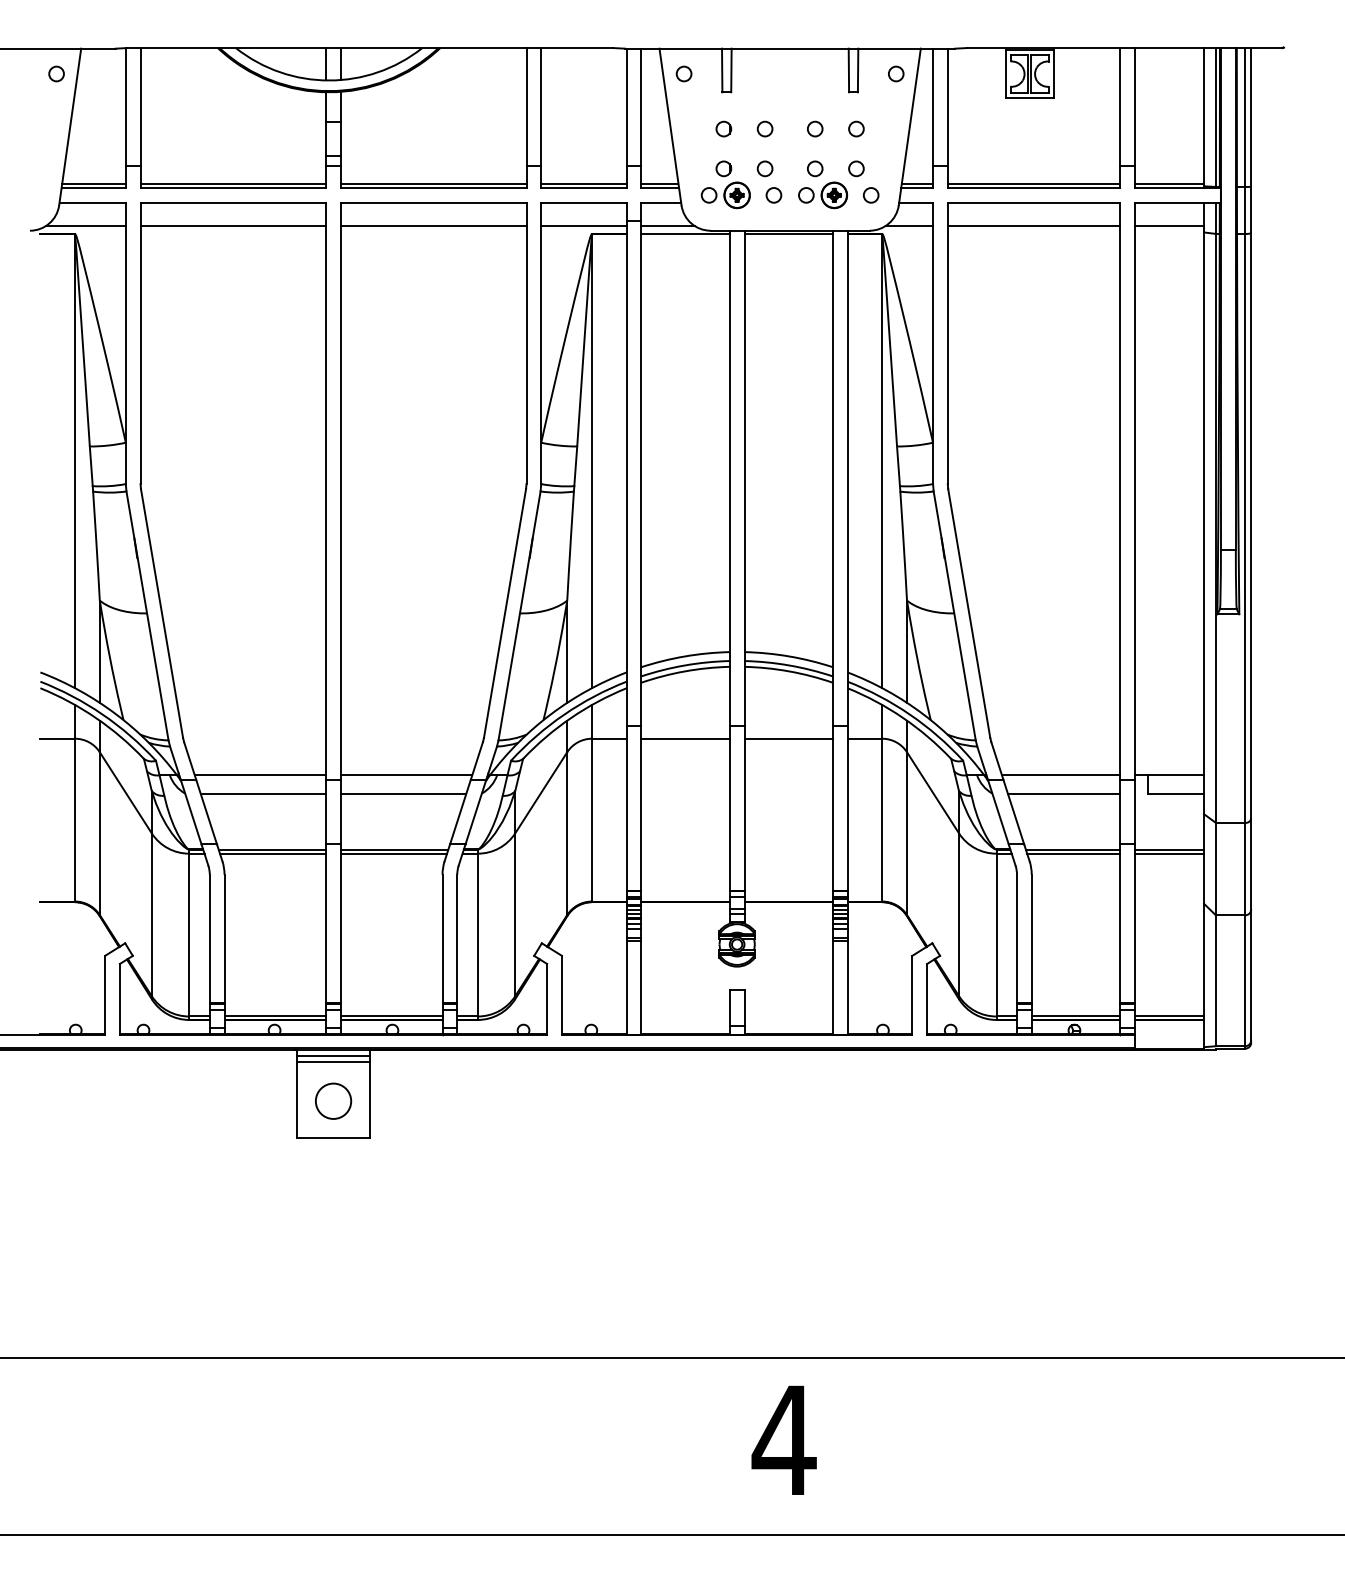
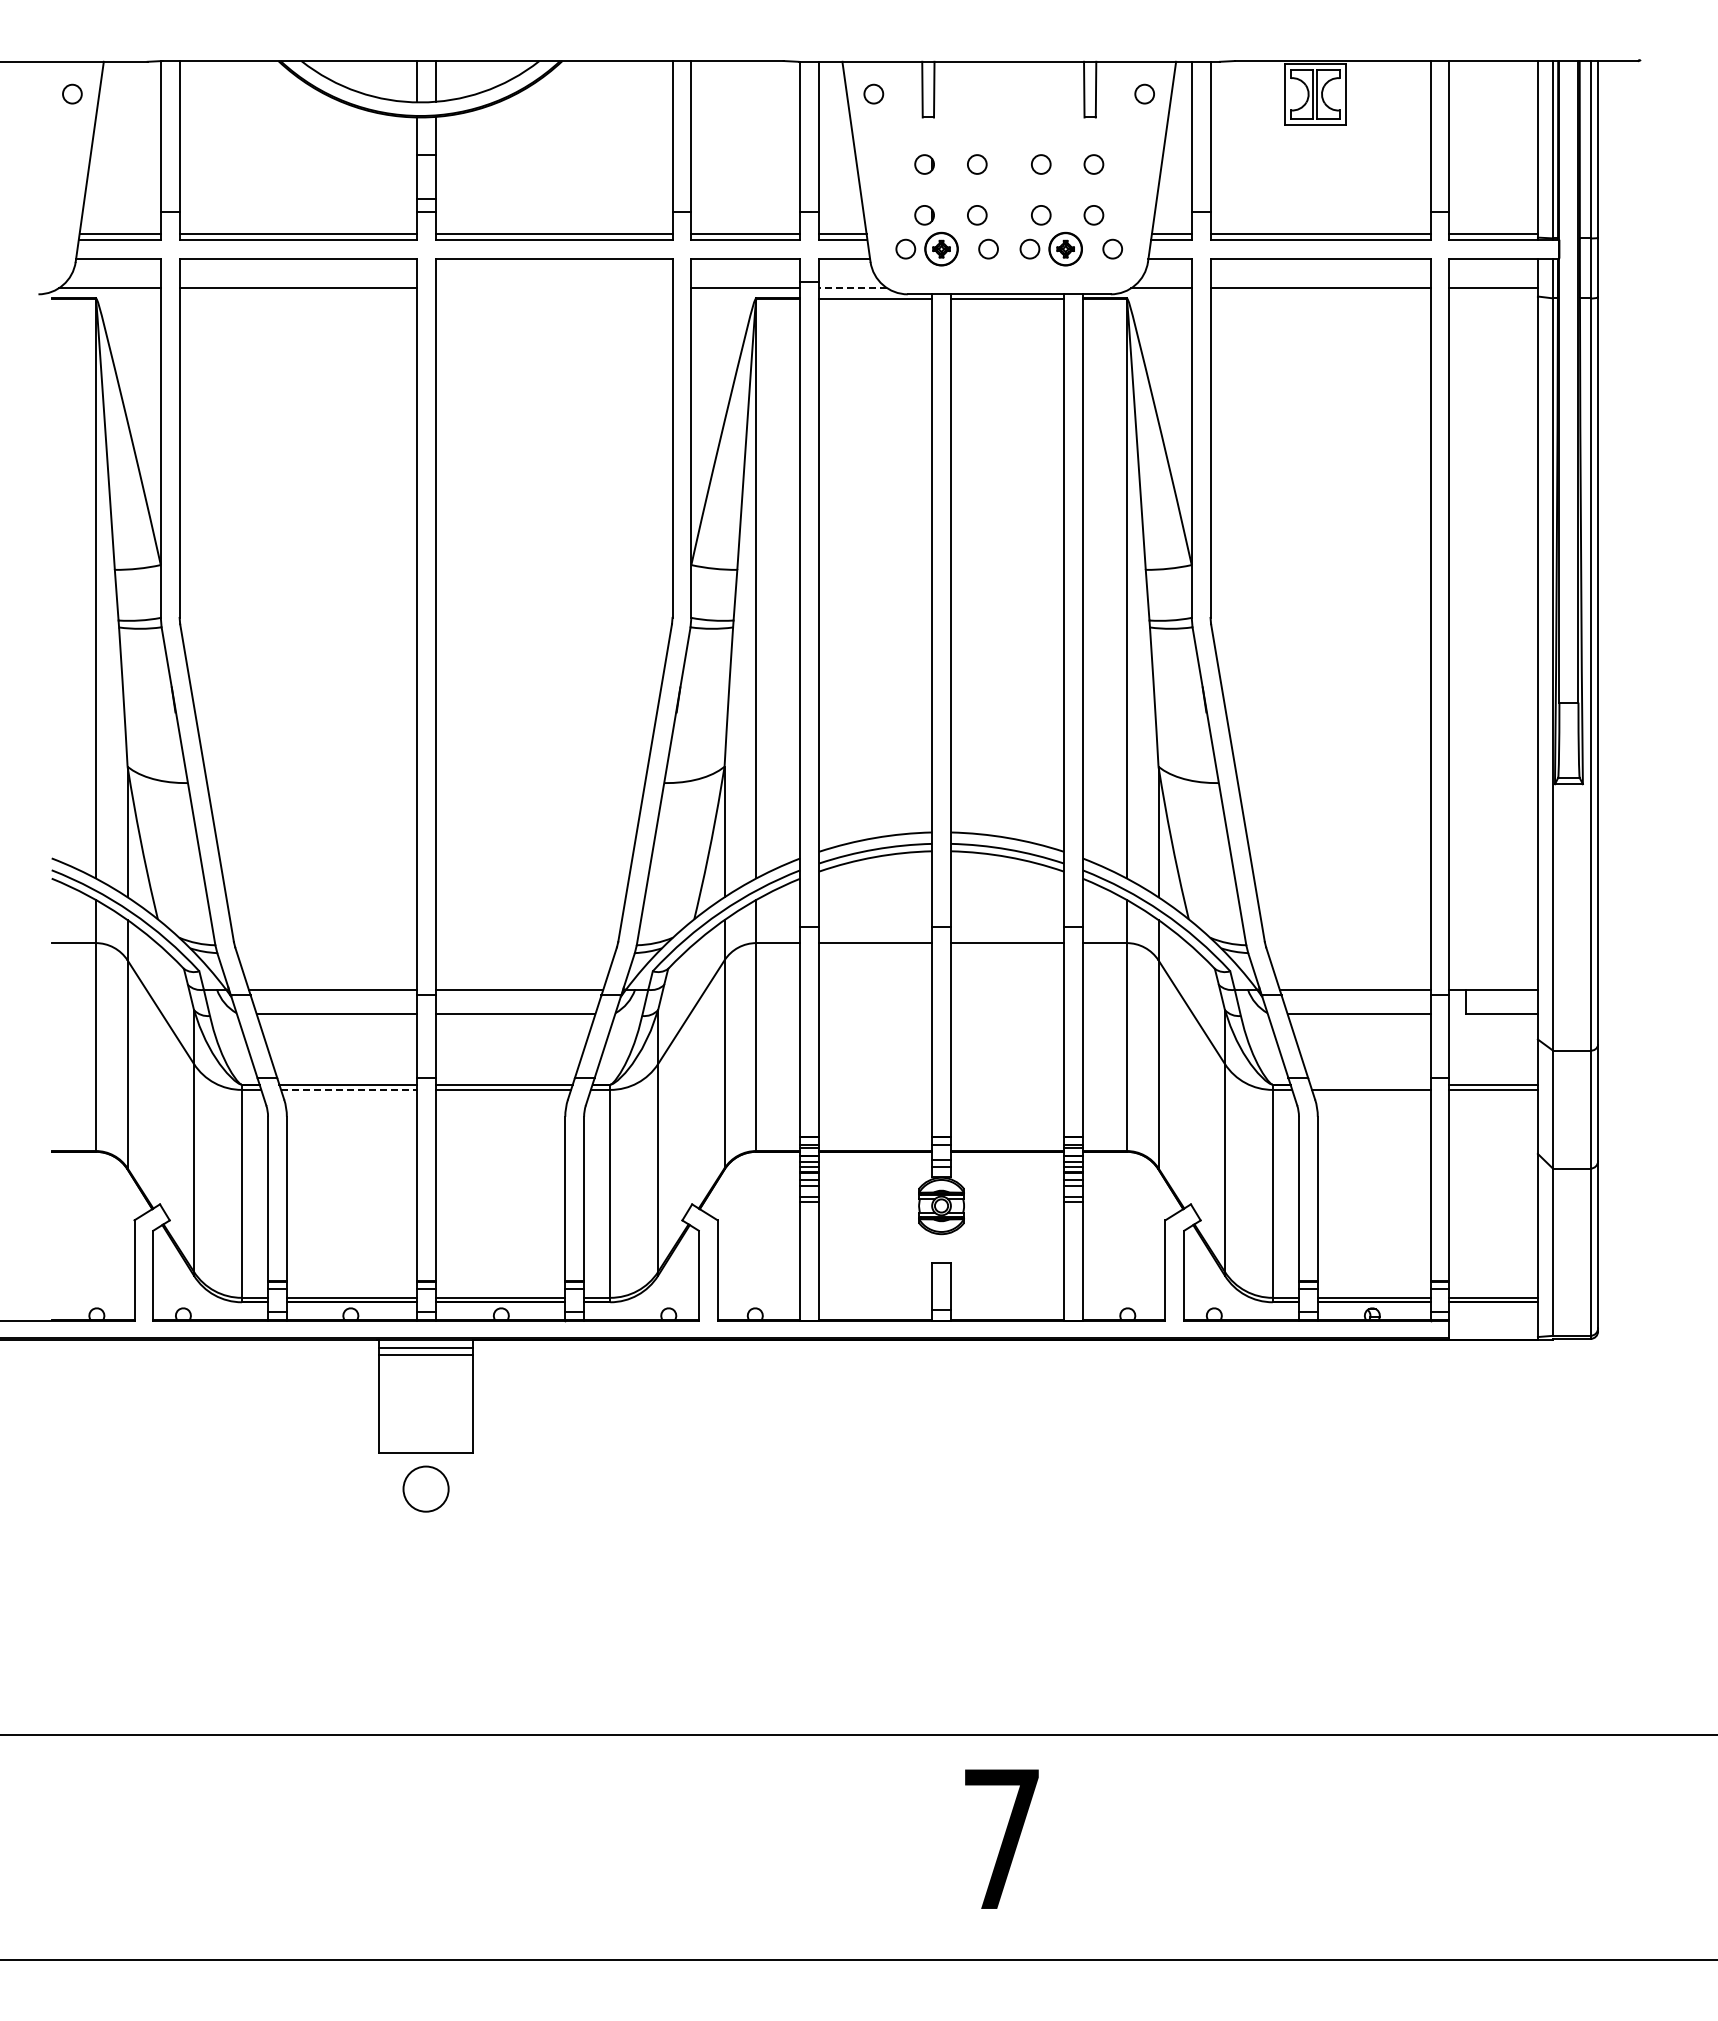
line: (433, 226) -> (553, 288), removed
line: (668, 226) -> (853, 288), solid -> dashed
line: (1073, 849) -> (1370, 1084), removed
line: (272, 853) -> (348, 1089), solid -> dashed
circle: (333, 1100) -> (425, 1488), moved
text: (784, 1439) -> (1001, 1838), 4 -> 7

